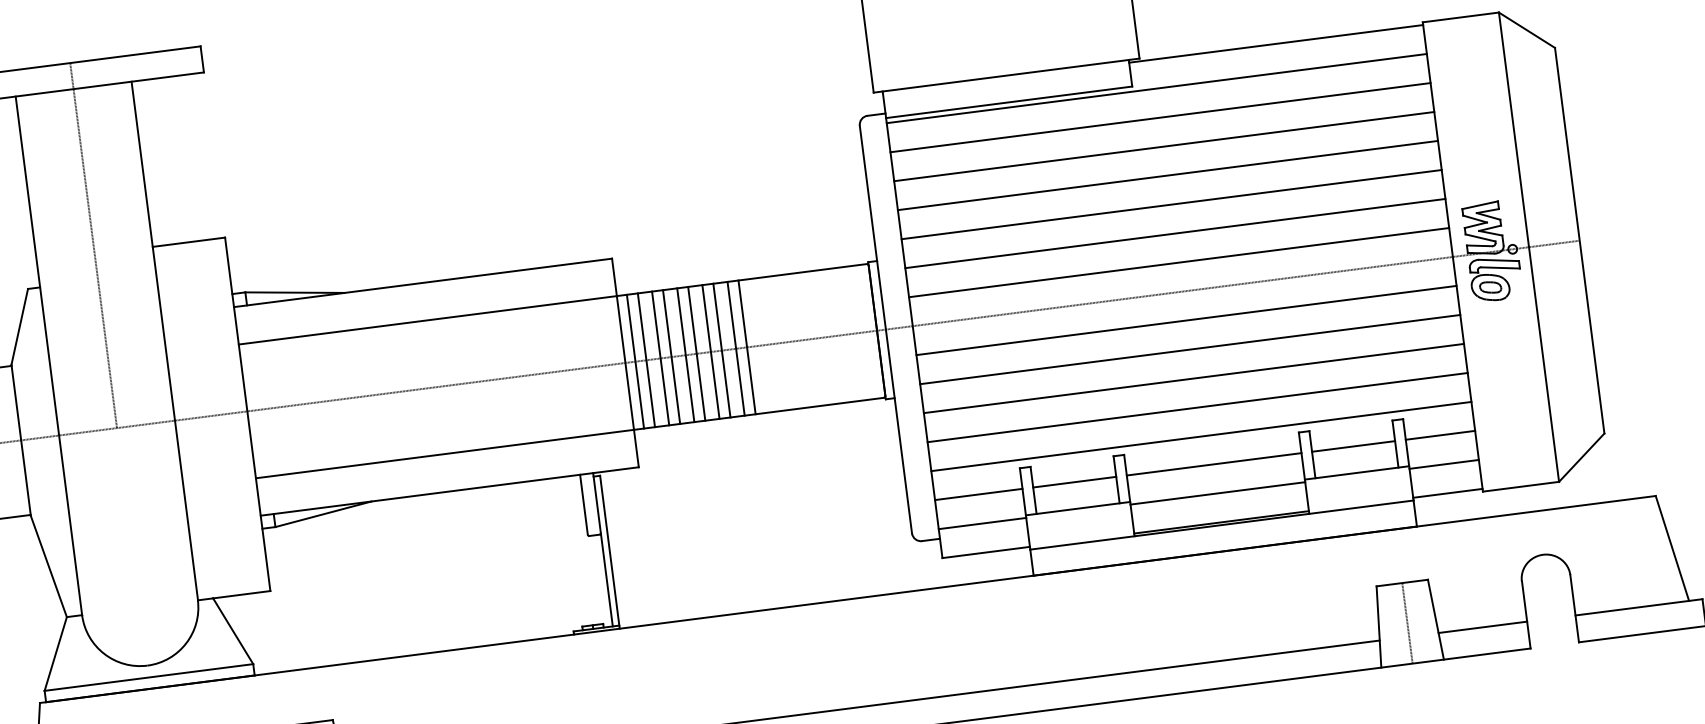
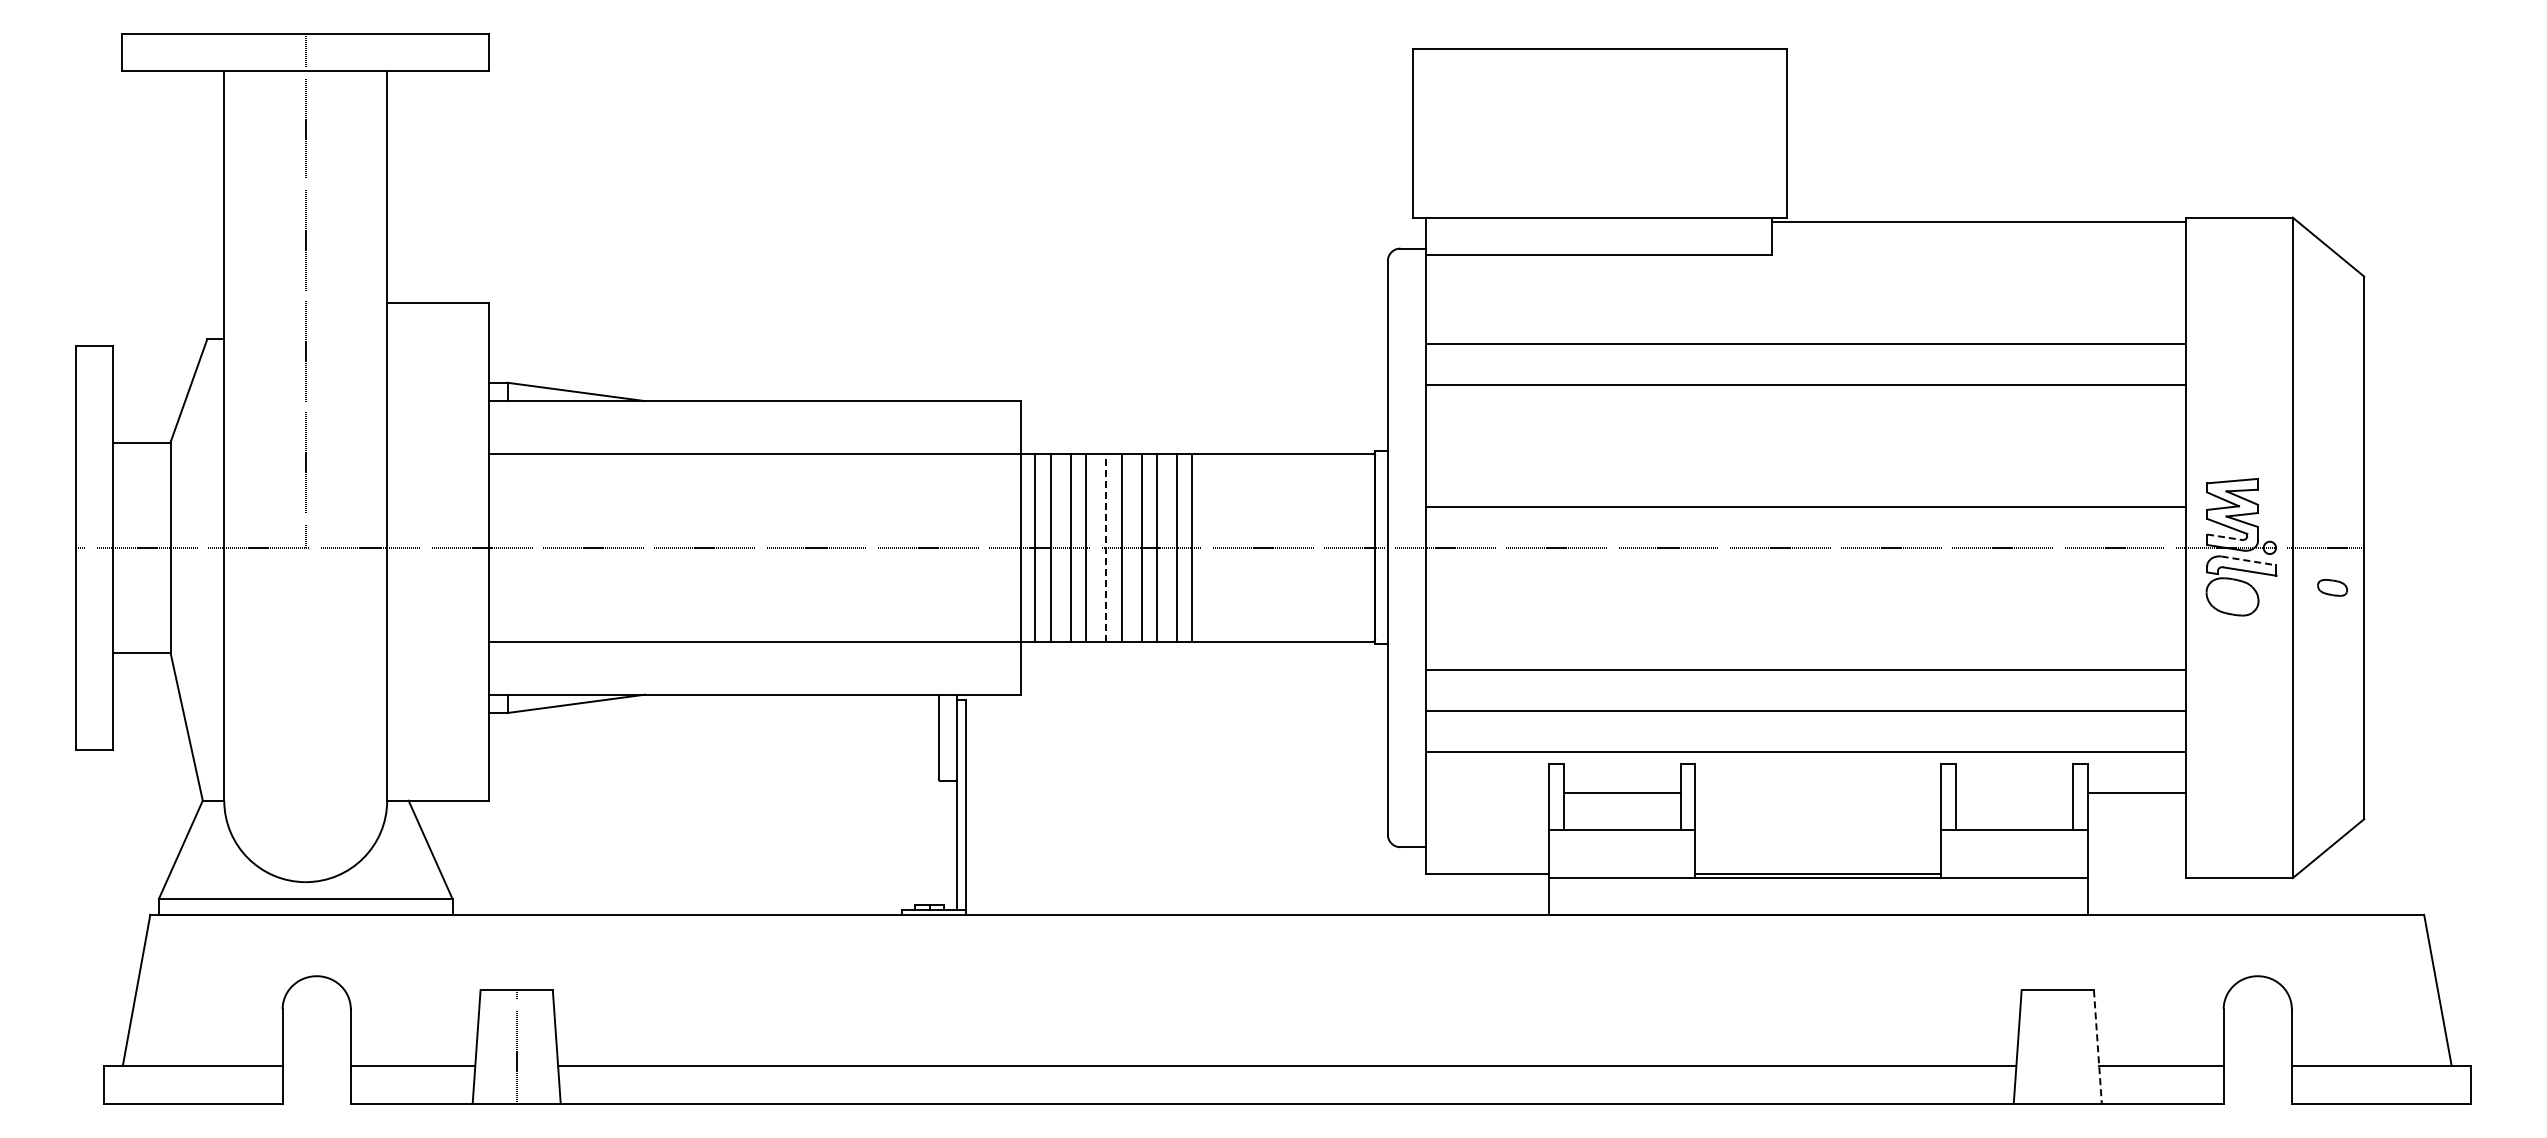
line: (1156, 88) -> (1805, 262), removed
line: (1160, 117) -> (1805, 303), removed
line: (1171, 204) -> (1805, 425), removed
line: (1175, 233) -> (1805, 466), removed
line: (1479, 246) -> (2224, 537), solid -> dashed
line: (1499, 260) -> (2249, 560), solid -> dashed
part: (1490, 287) -> (2332, 587), moved
line: (1186, 320) -> (1805, 588), removed
line: (1190, 349) -> (1805, 629), removed
line: (685, 354) -> (1106, 547), solid -> dashed
line: (1353, 446) -> (2014, 792), removed
line: (1214, 464) -> (1818, 792), removed
line: (1443, 464) -> (2136, 833), removed
line: (1217, 493) -> (1818, 833), removed
line: (1447, 493) -> (2136, 874), removed
line: (978, 494) -> (1486, 792), removed
line: (982, 523) -> (1486, 833), removed
line: (1435, 620) -> (2097, 1047), solid -> dashed
line: (1407, 622) -> (2057, 1046), removed

